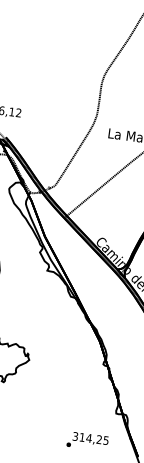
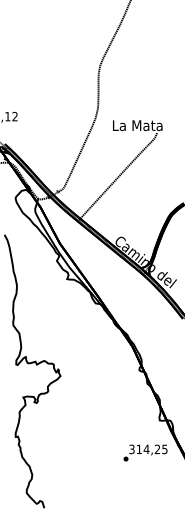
text: (87, 441) -> (145, 452), moved

